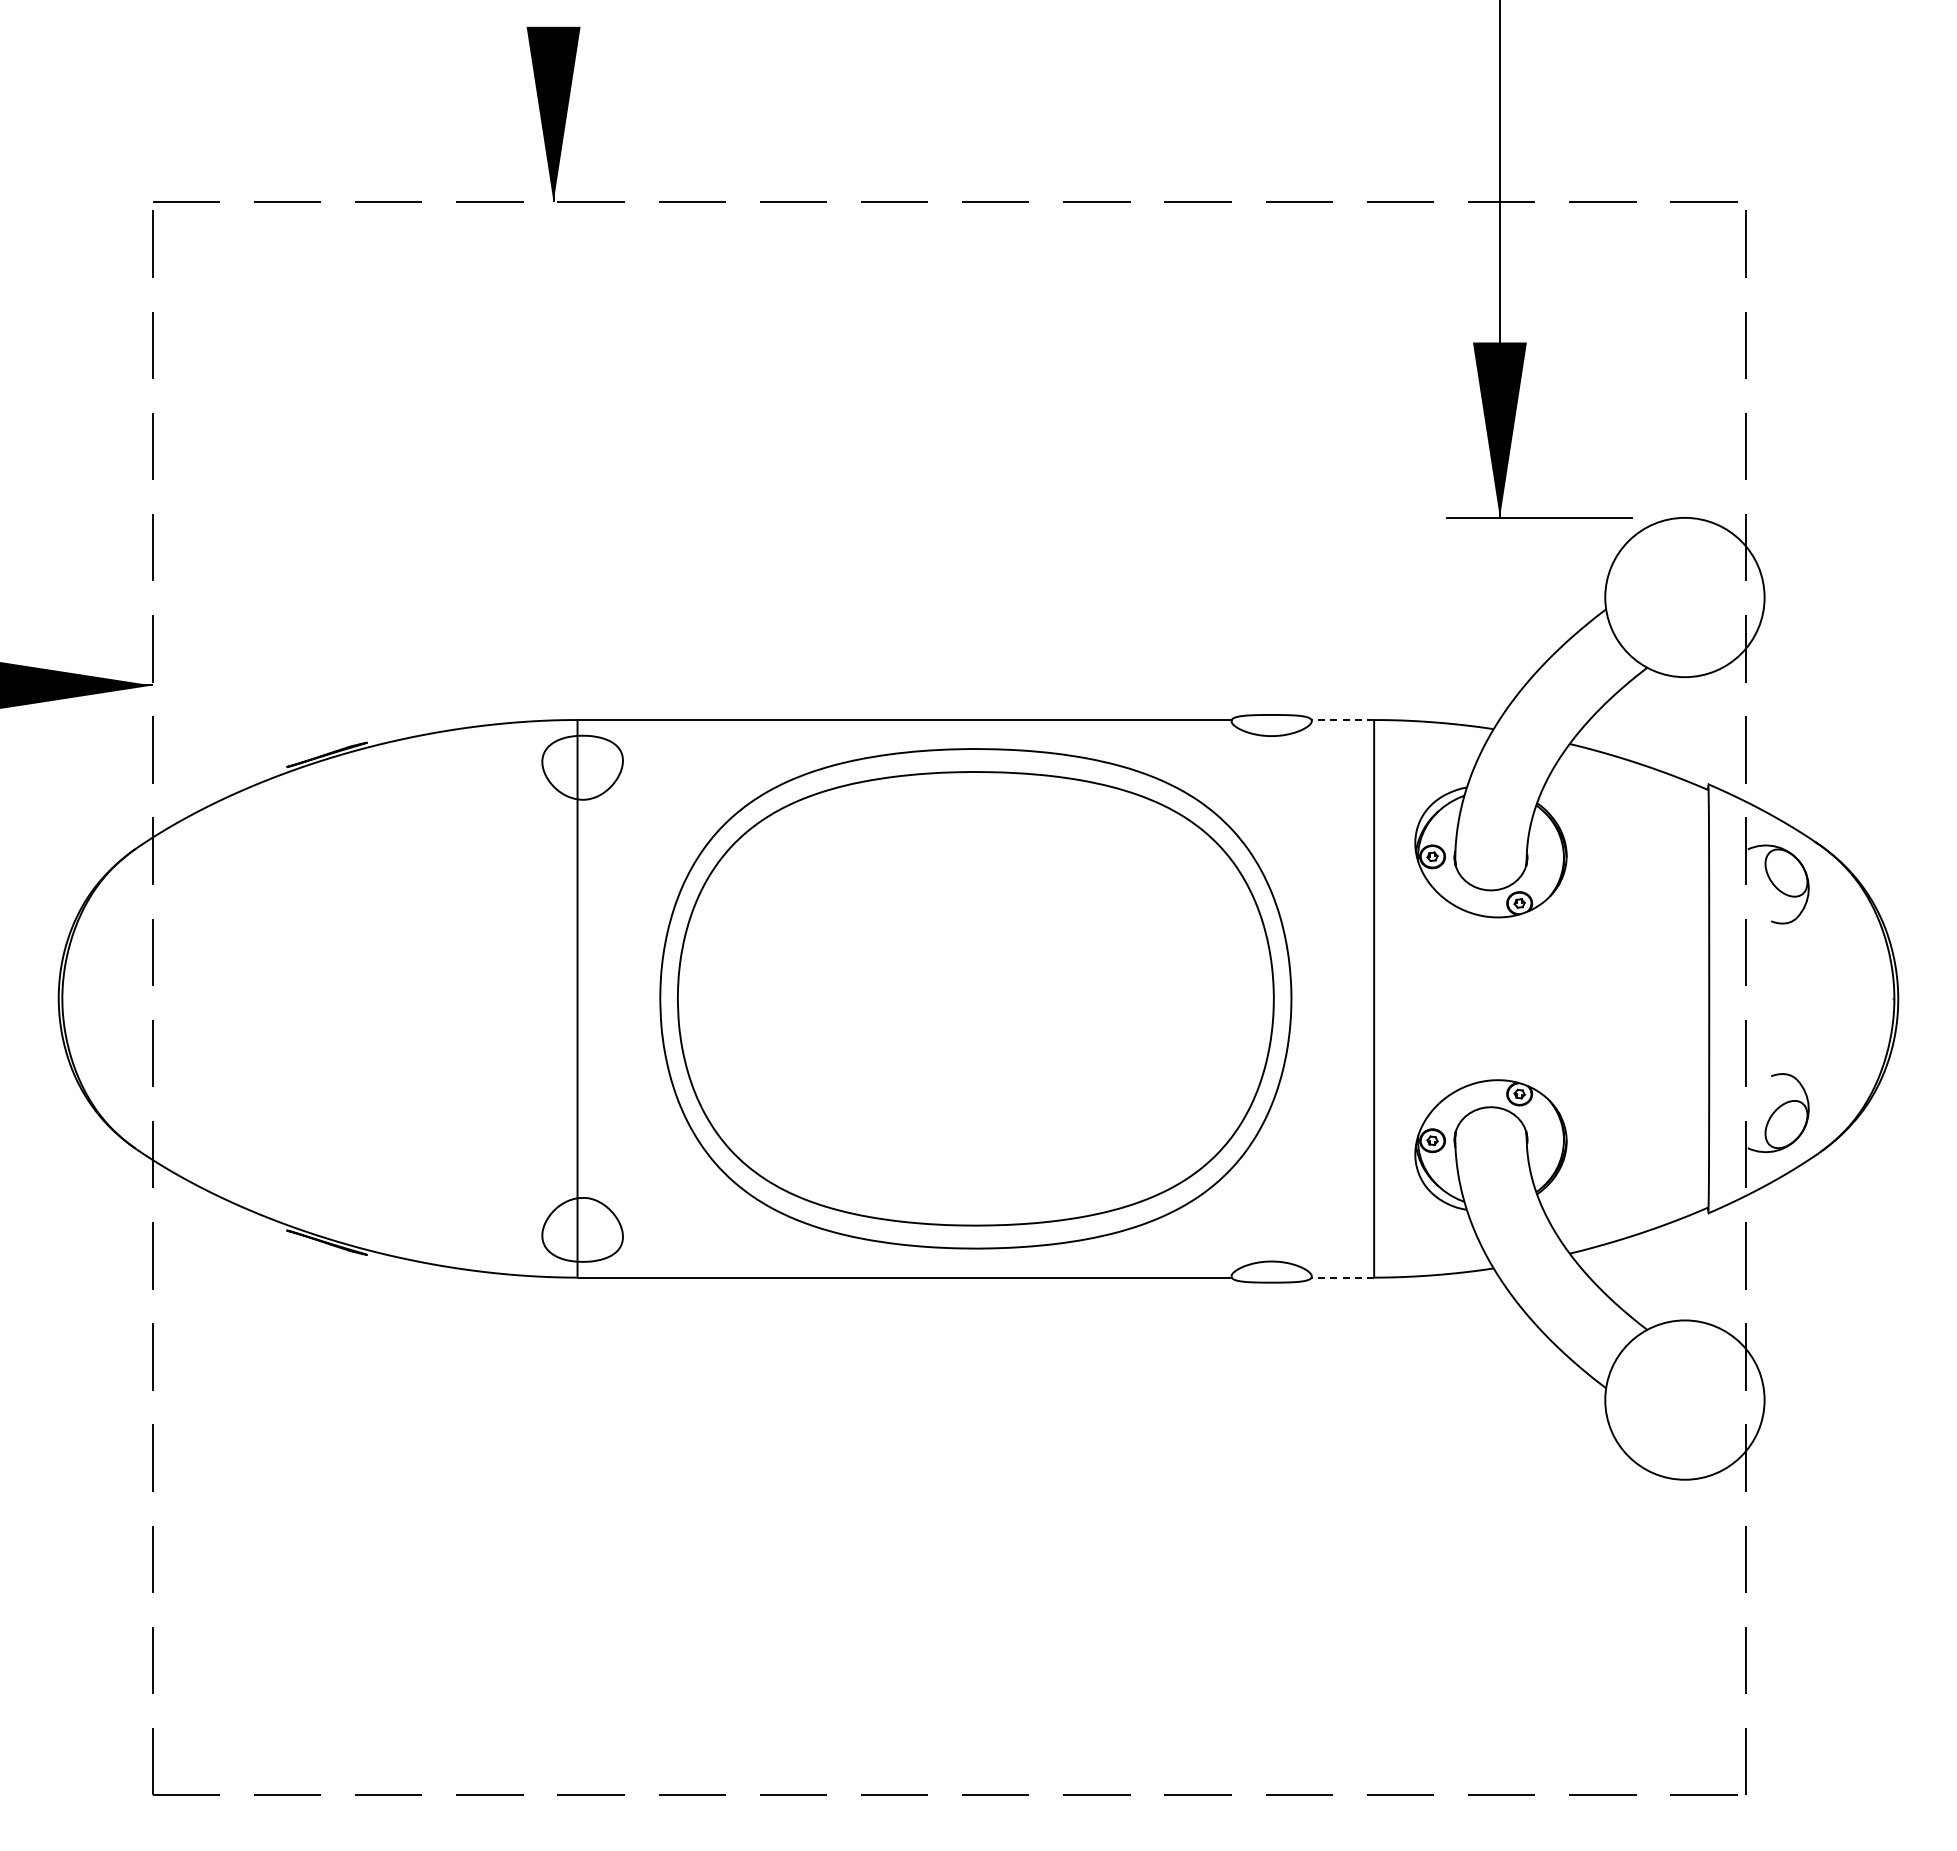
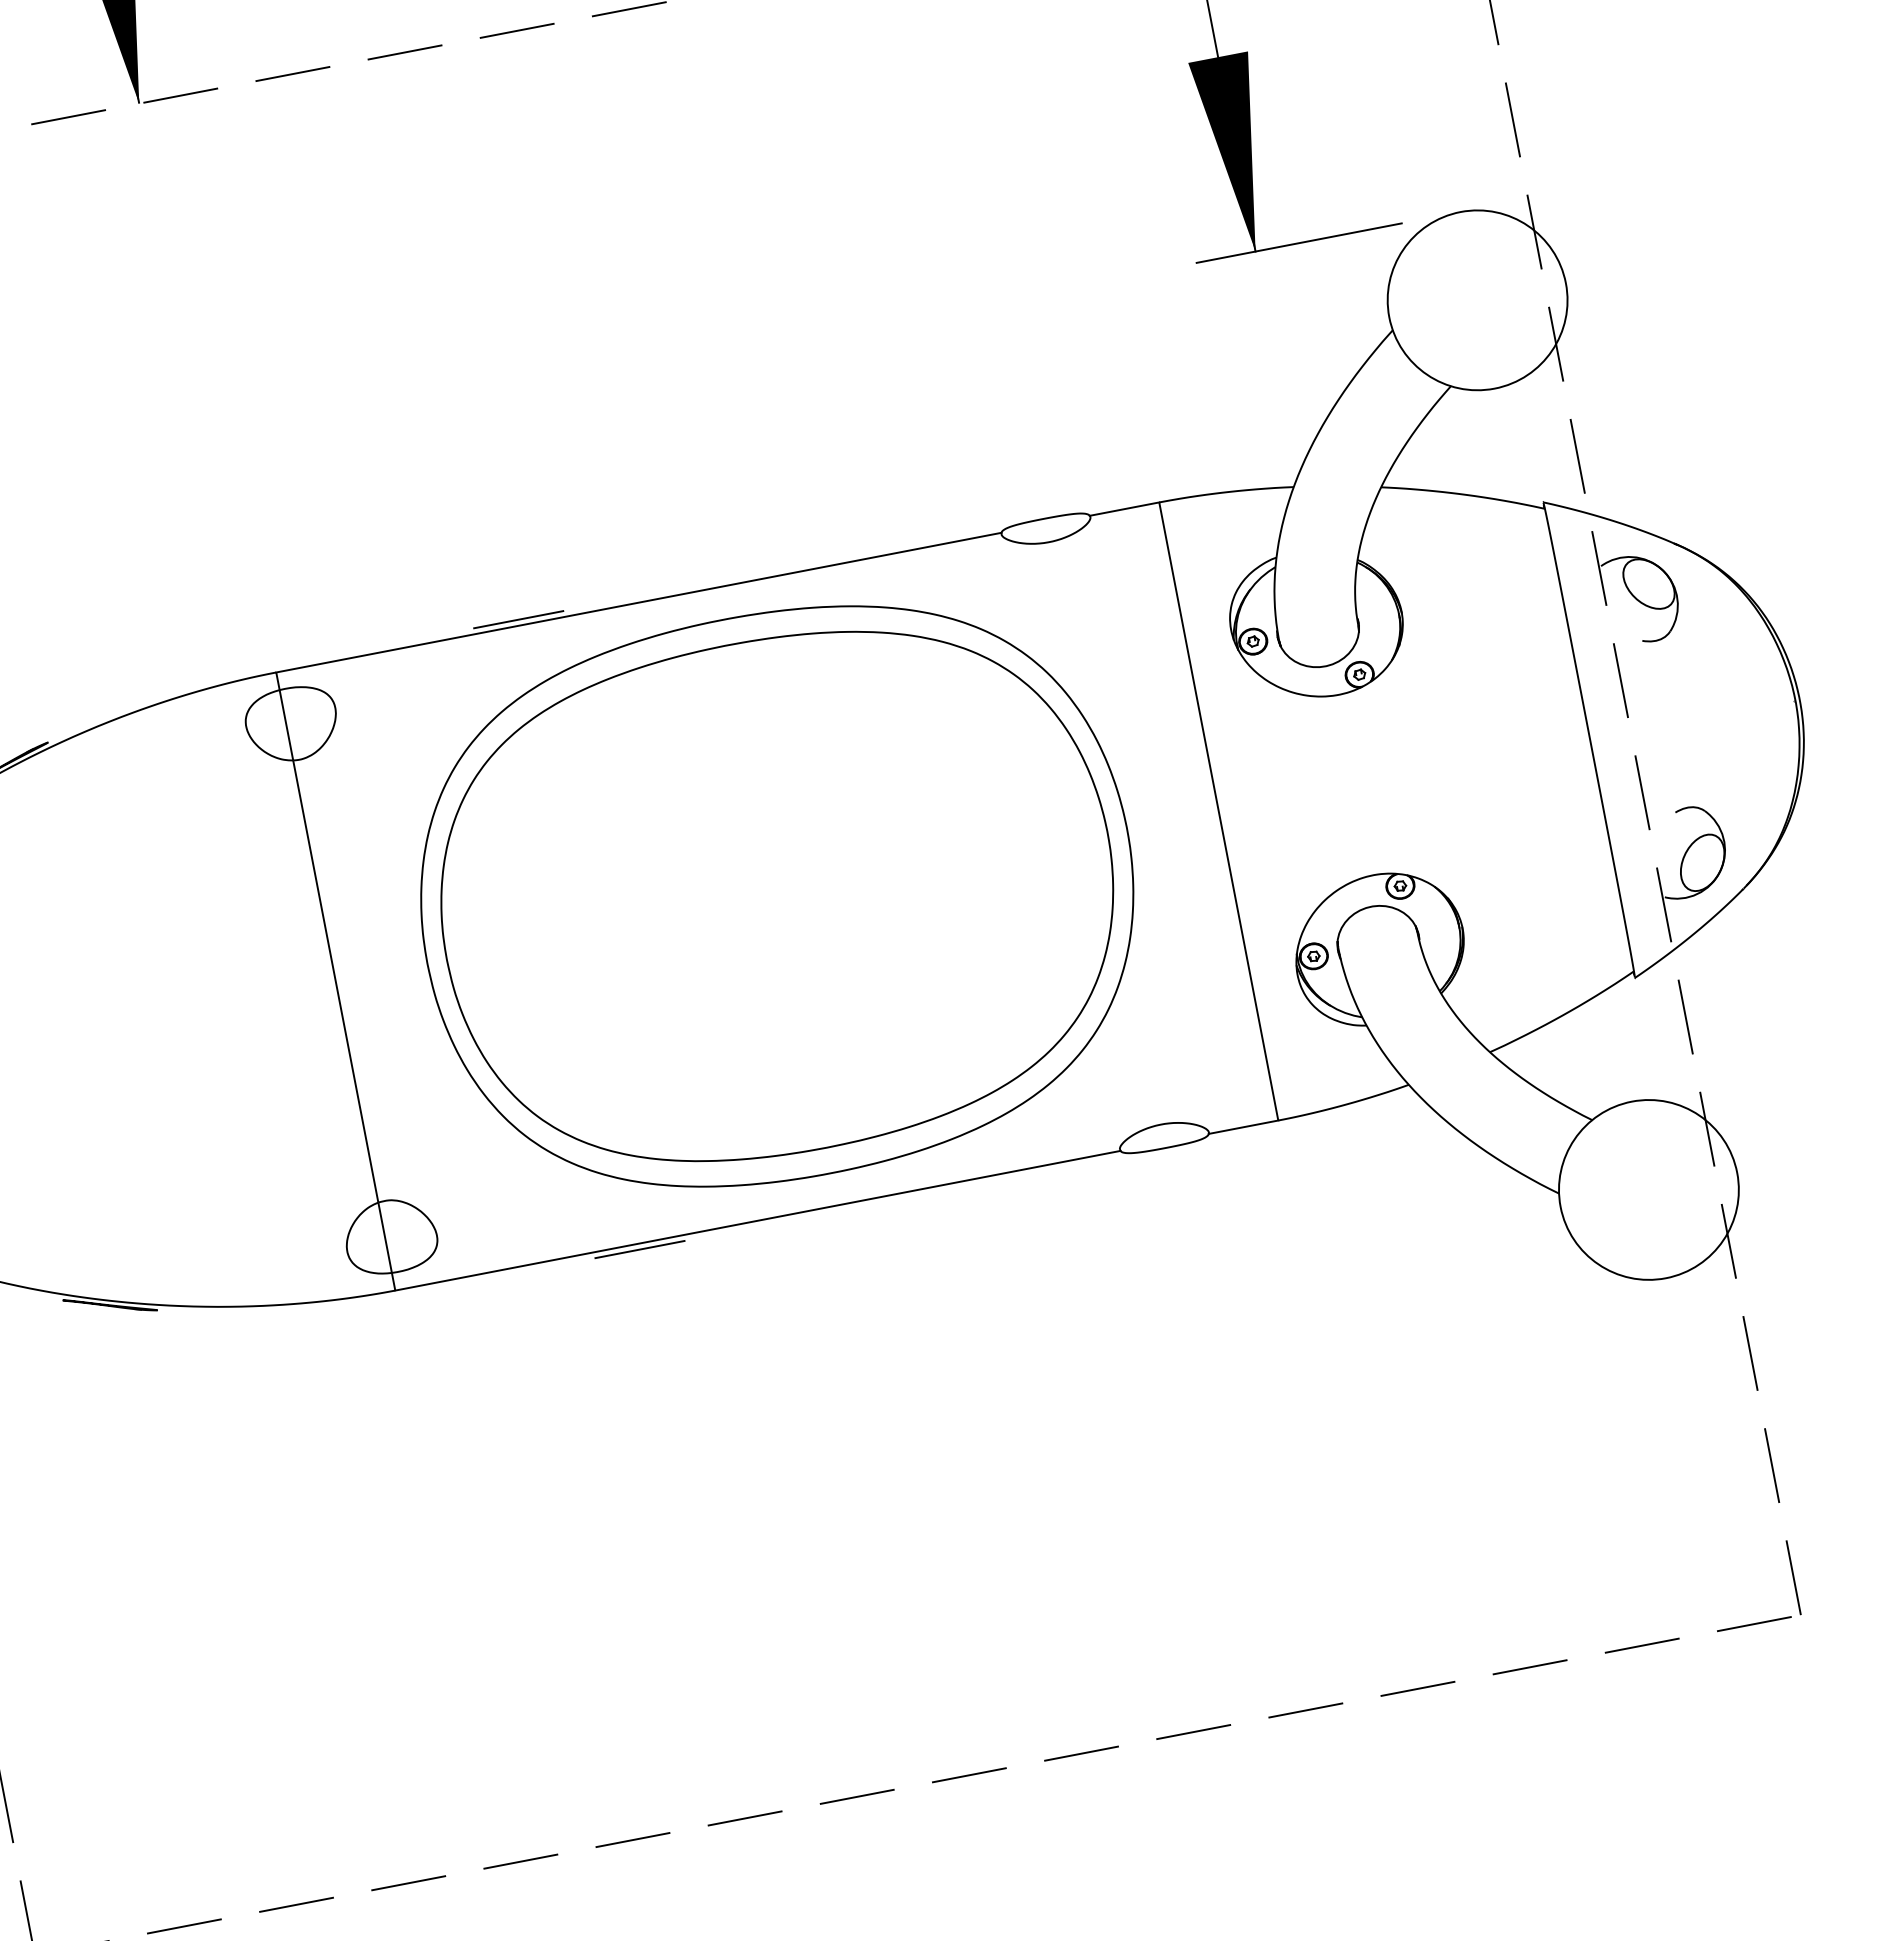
line: (797, 714) -> (518, 619), added
line: (1342, 720) -> (1124, 509), dashed -> solid
line: (1342, 1277) -> (1243, 1127), dashed -> solid
line: (797, 1282) -> (640, 1249), added

